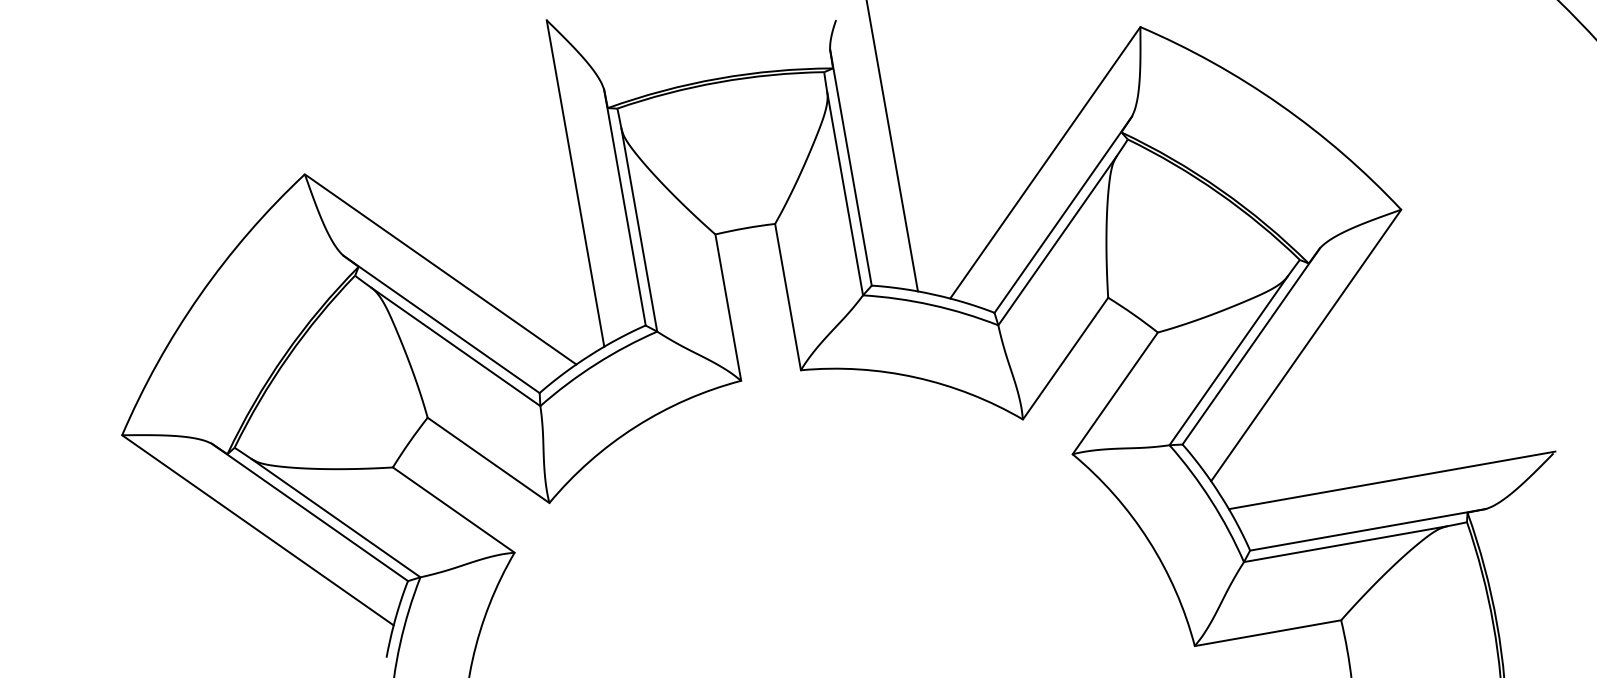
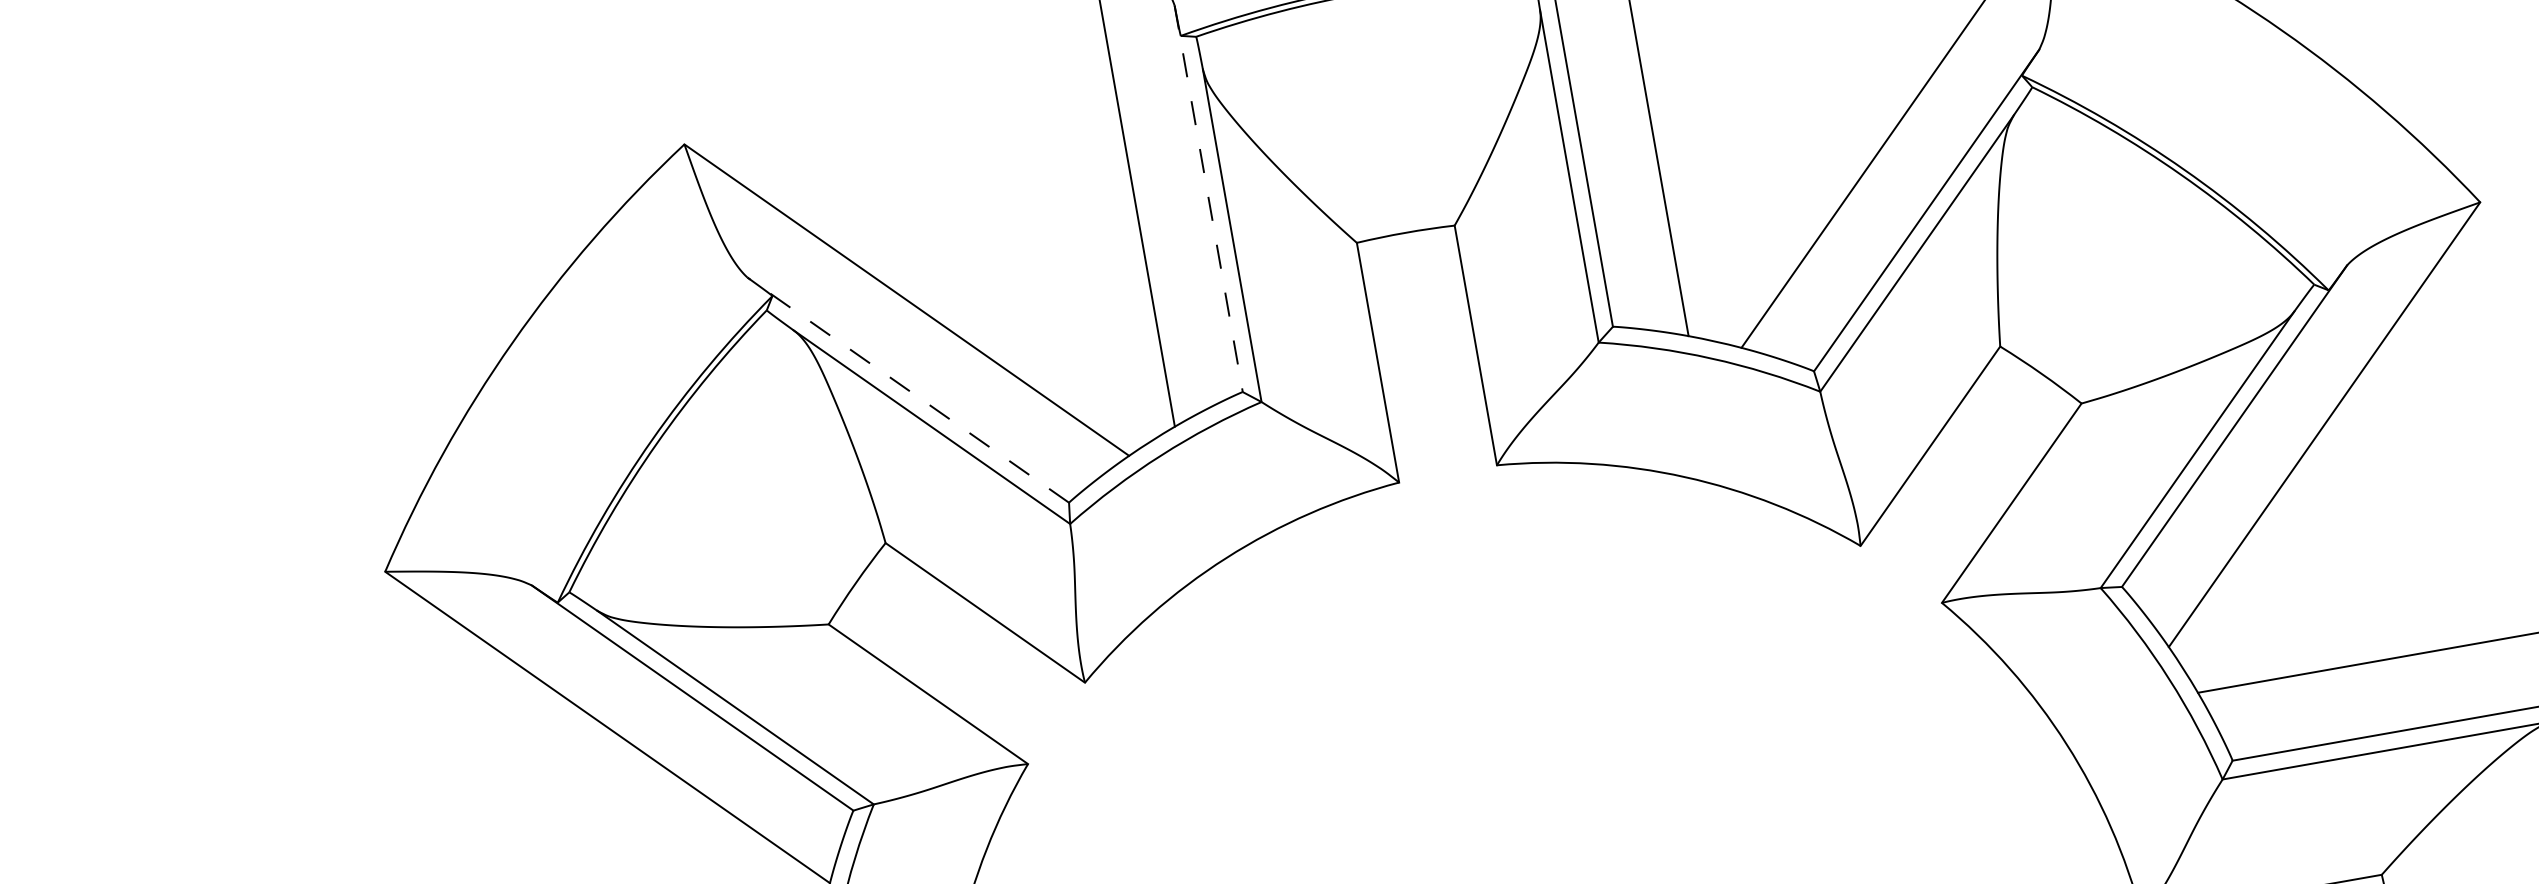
line: (624, 207) -> (1207, 198), solid -> dashed
line: (441, 324) -> (908, 390), solid -> dashed

